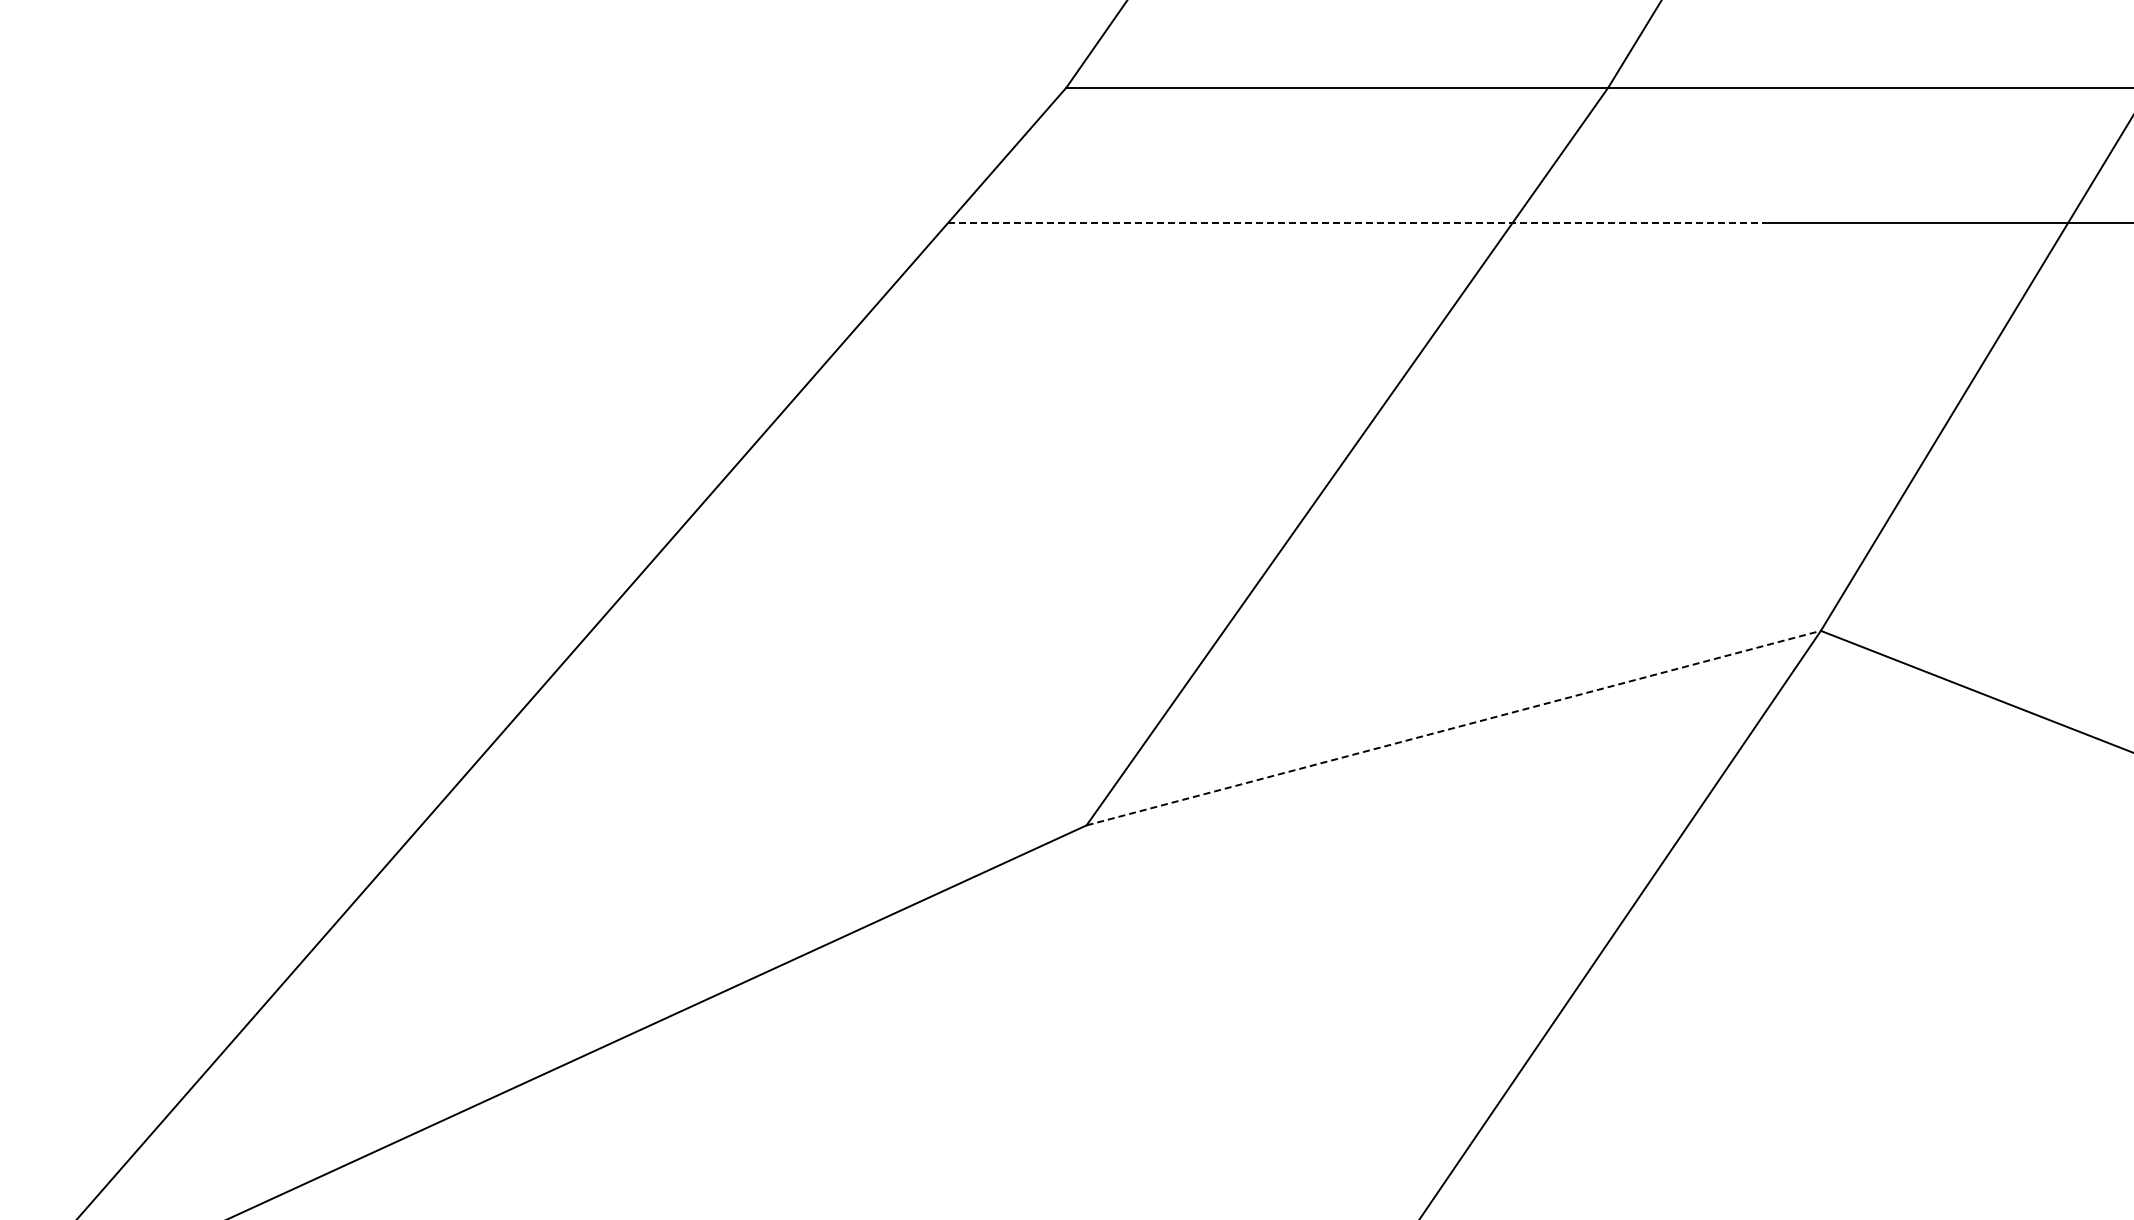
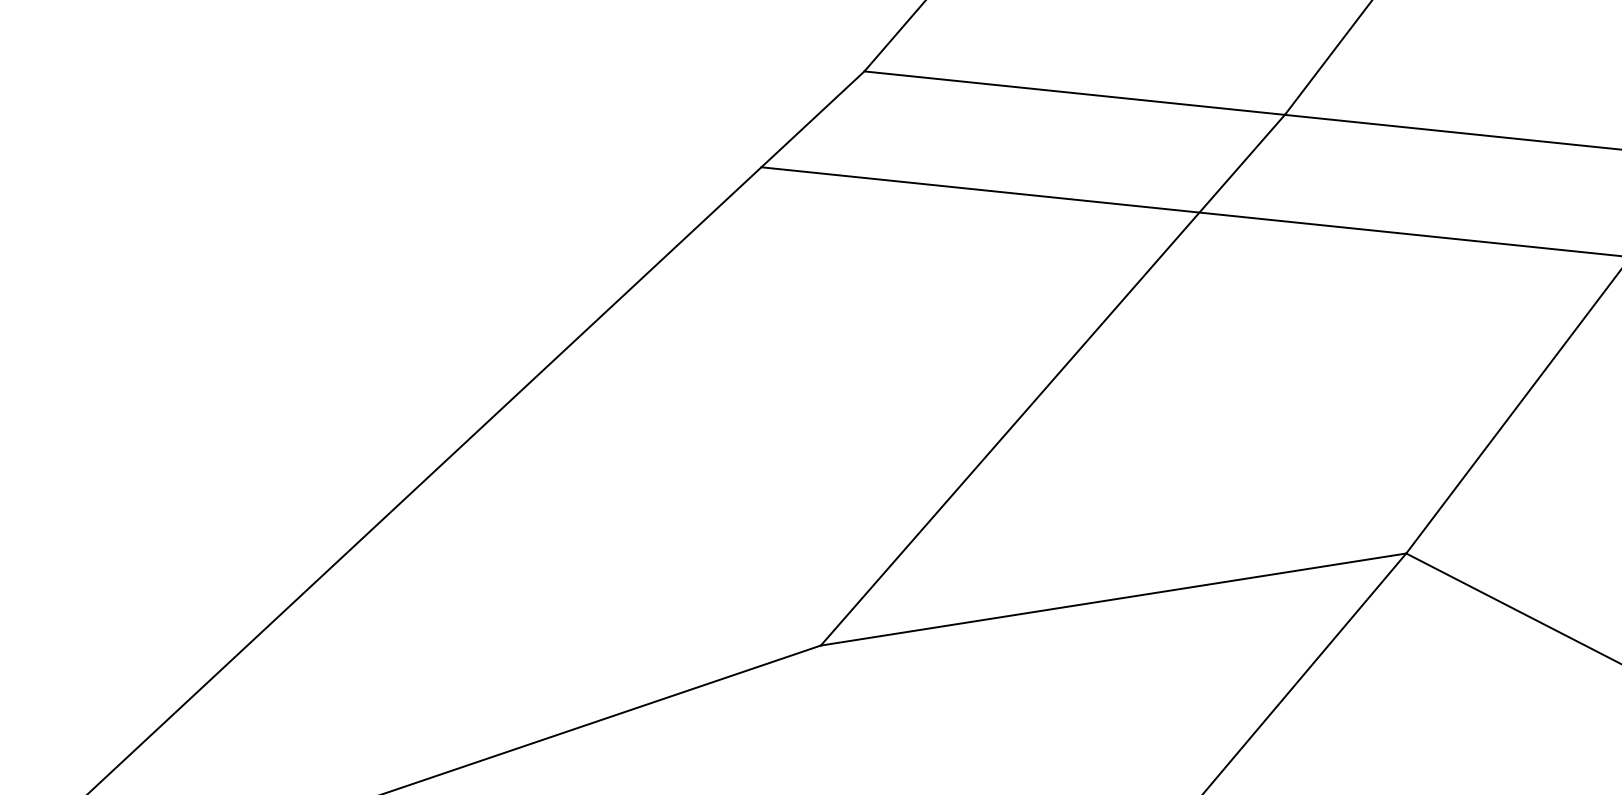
line: (1357, 223) -> (1079, 200), dashed -> solid
line: (1453, 728) -> (1113, 599), dashed -> solid

